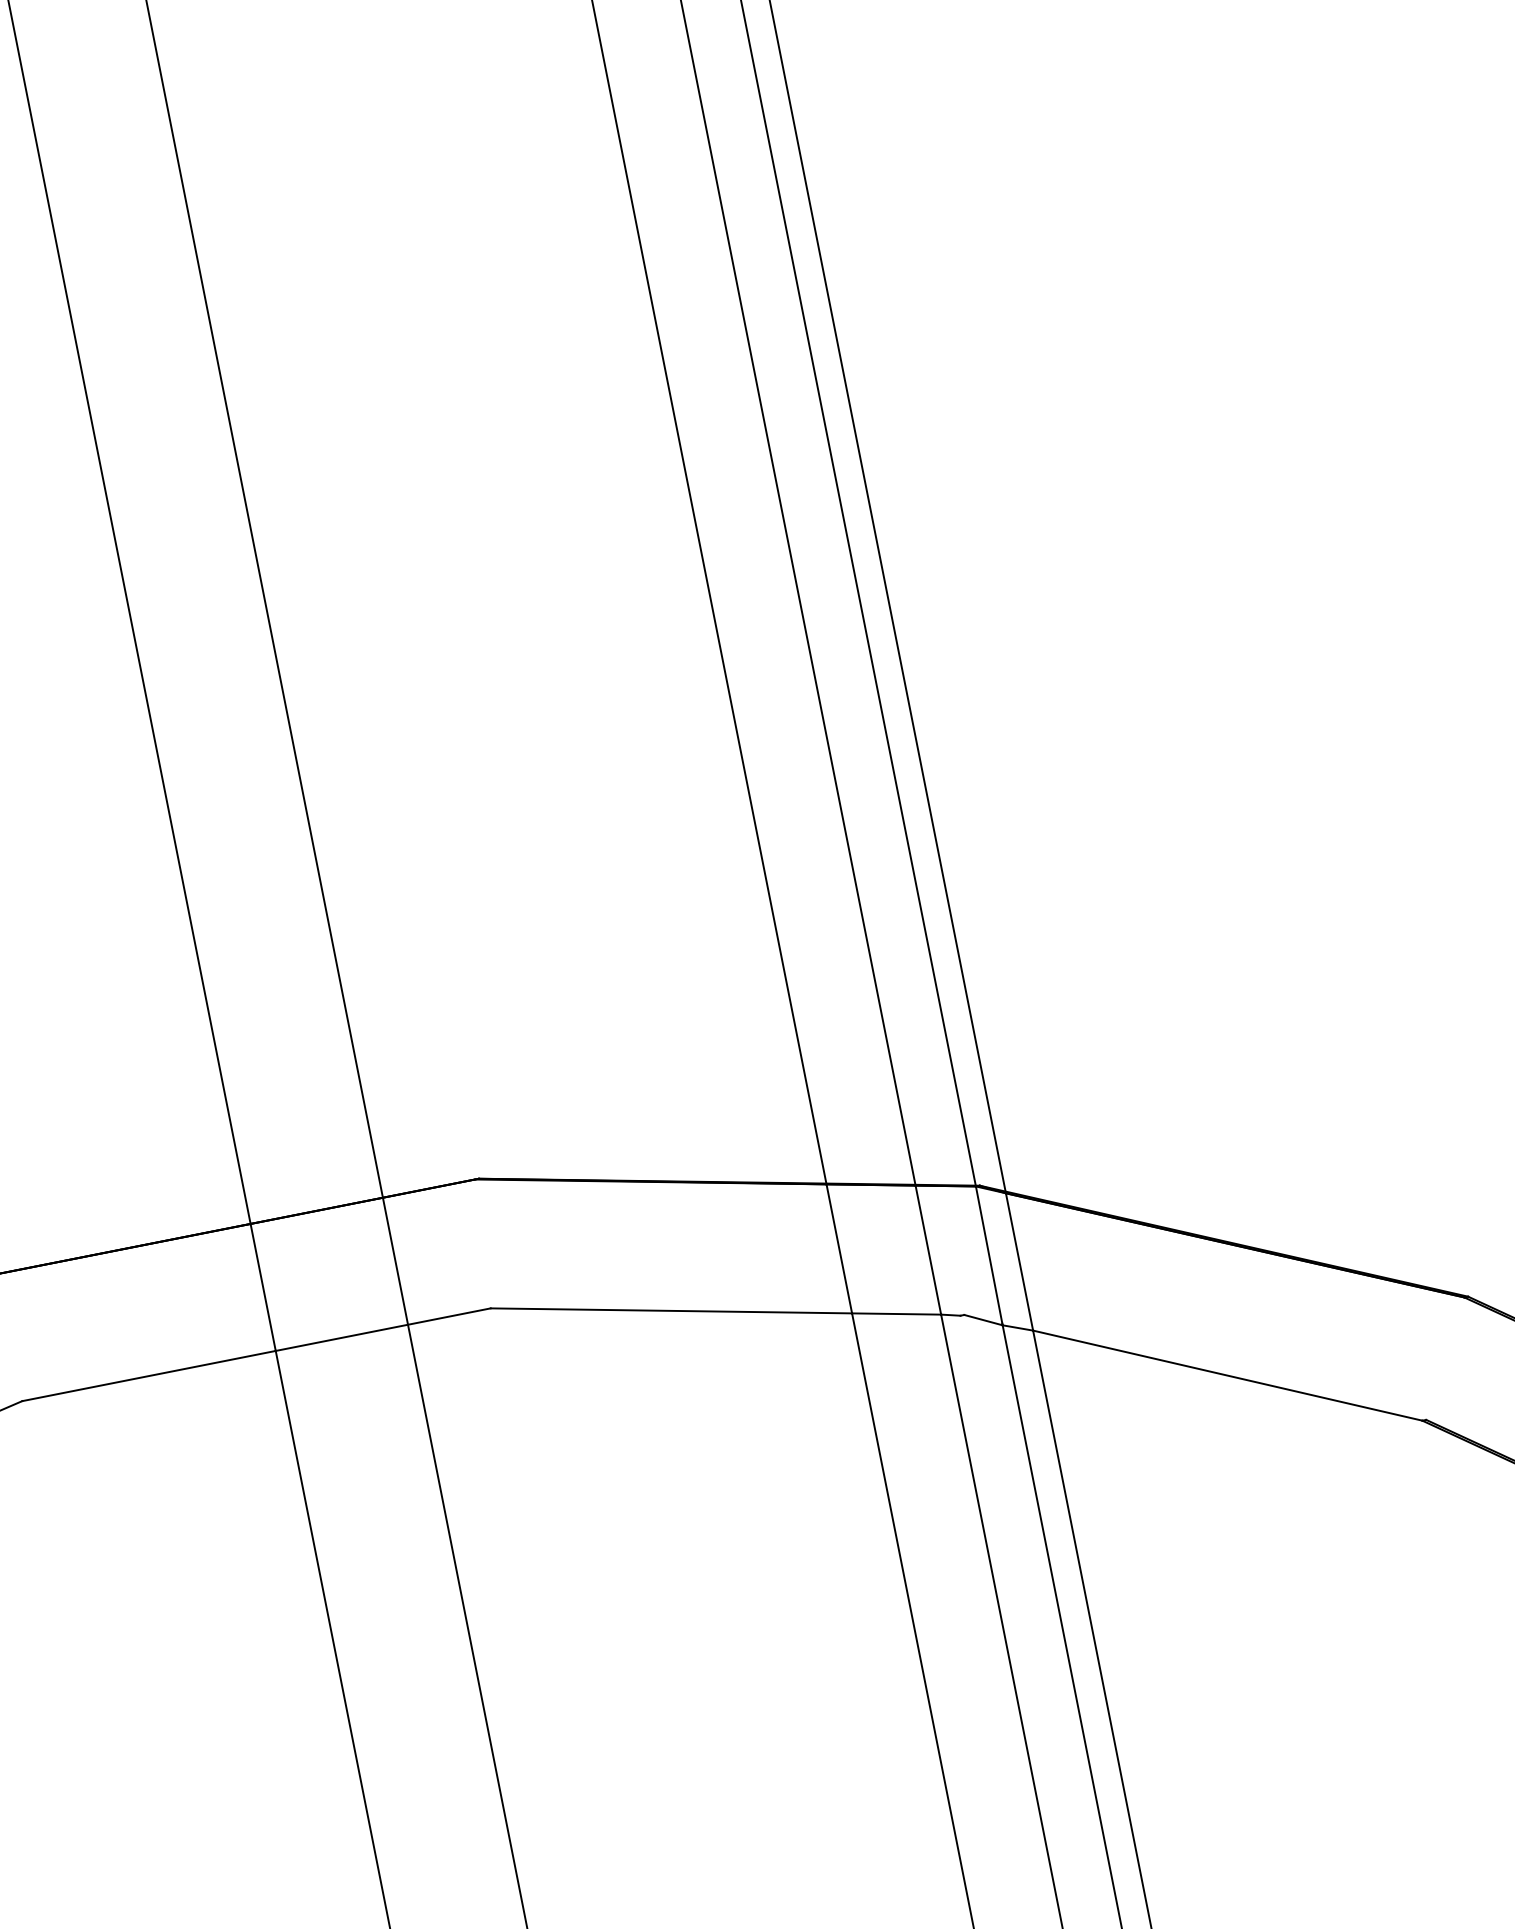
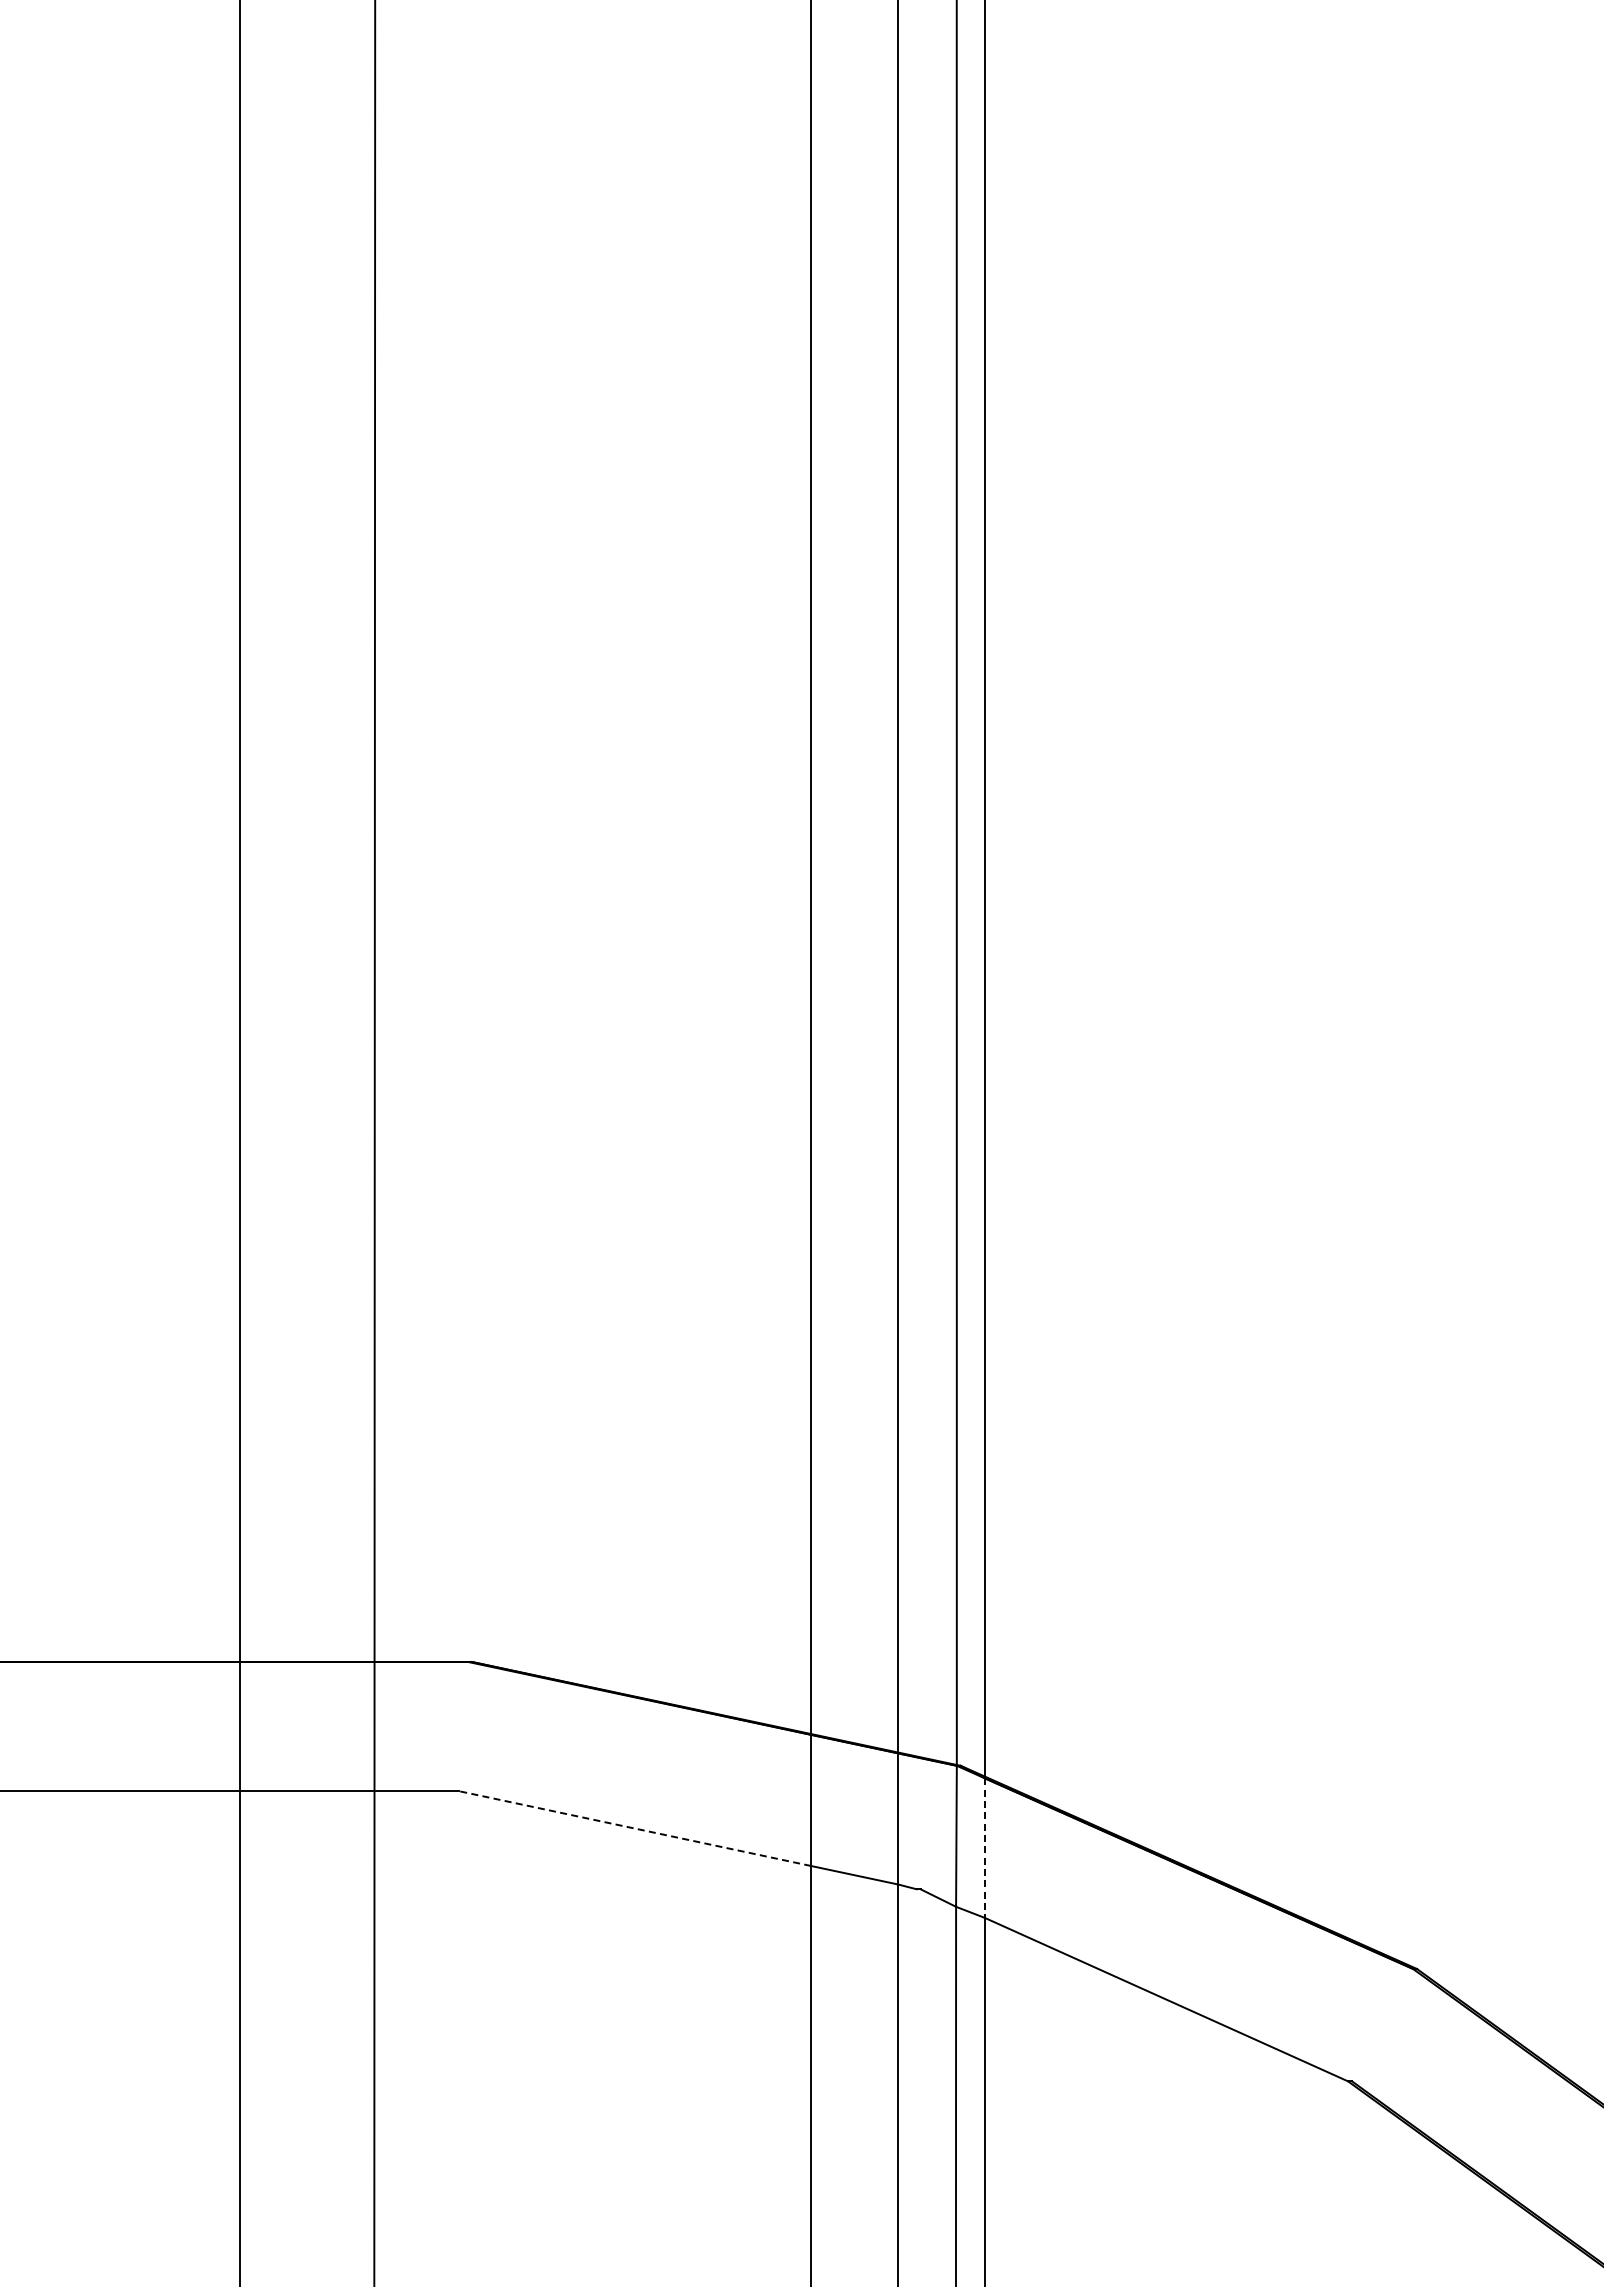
line: (1019, 1262) -> (984, 1848), solid -> dashed
line: (671, 1310) -> (634, 1828), solid -> dashed

